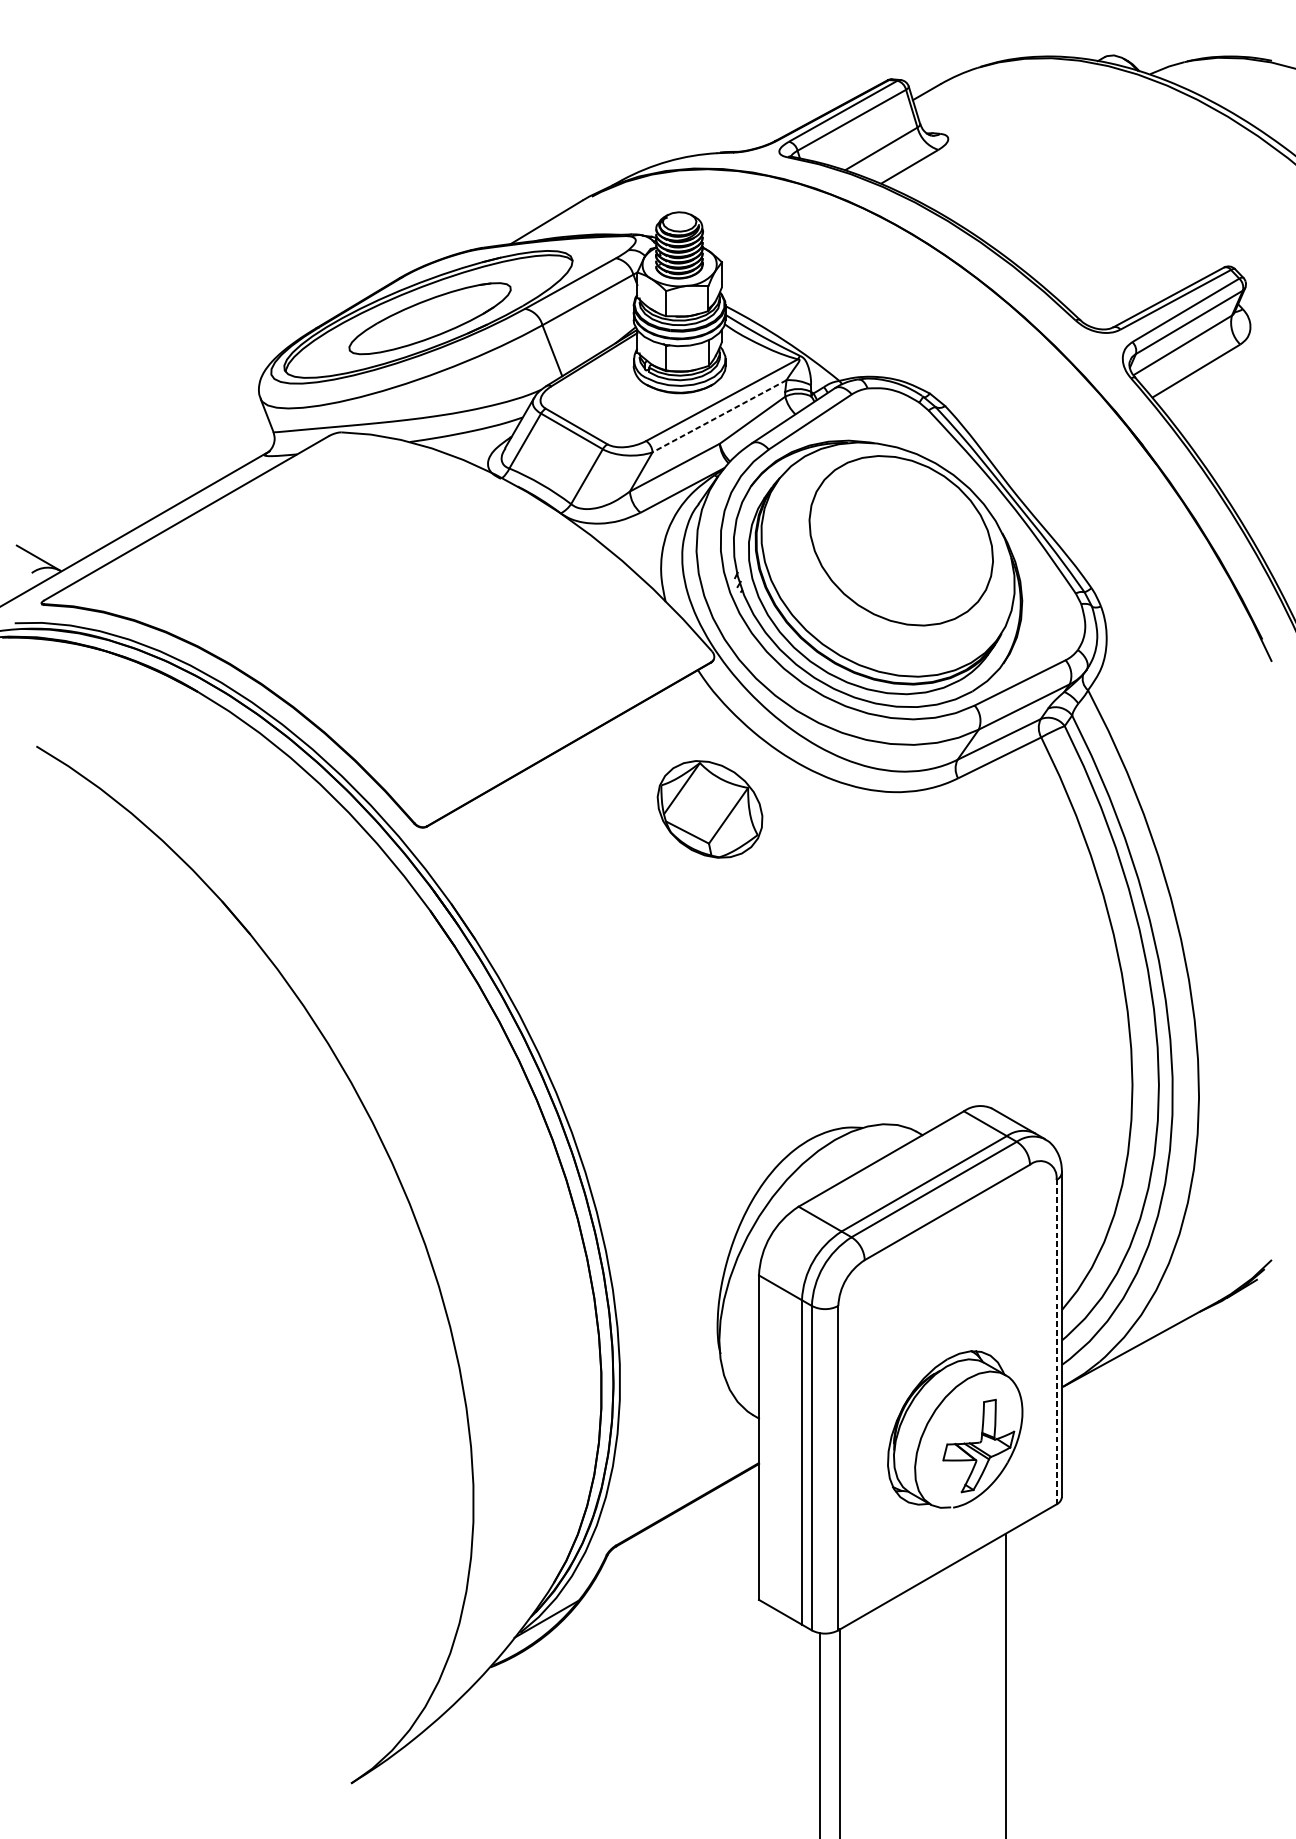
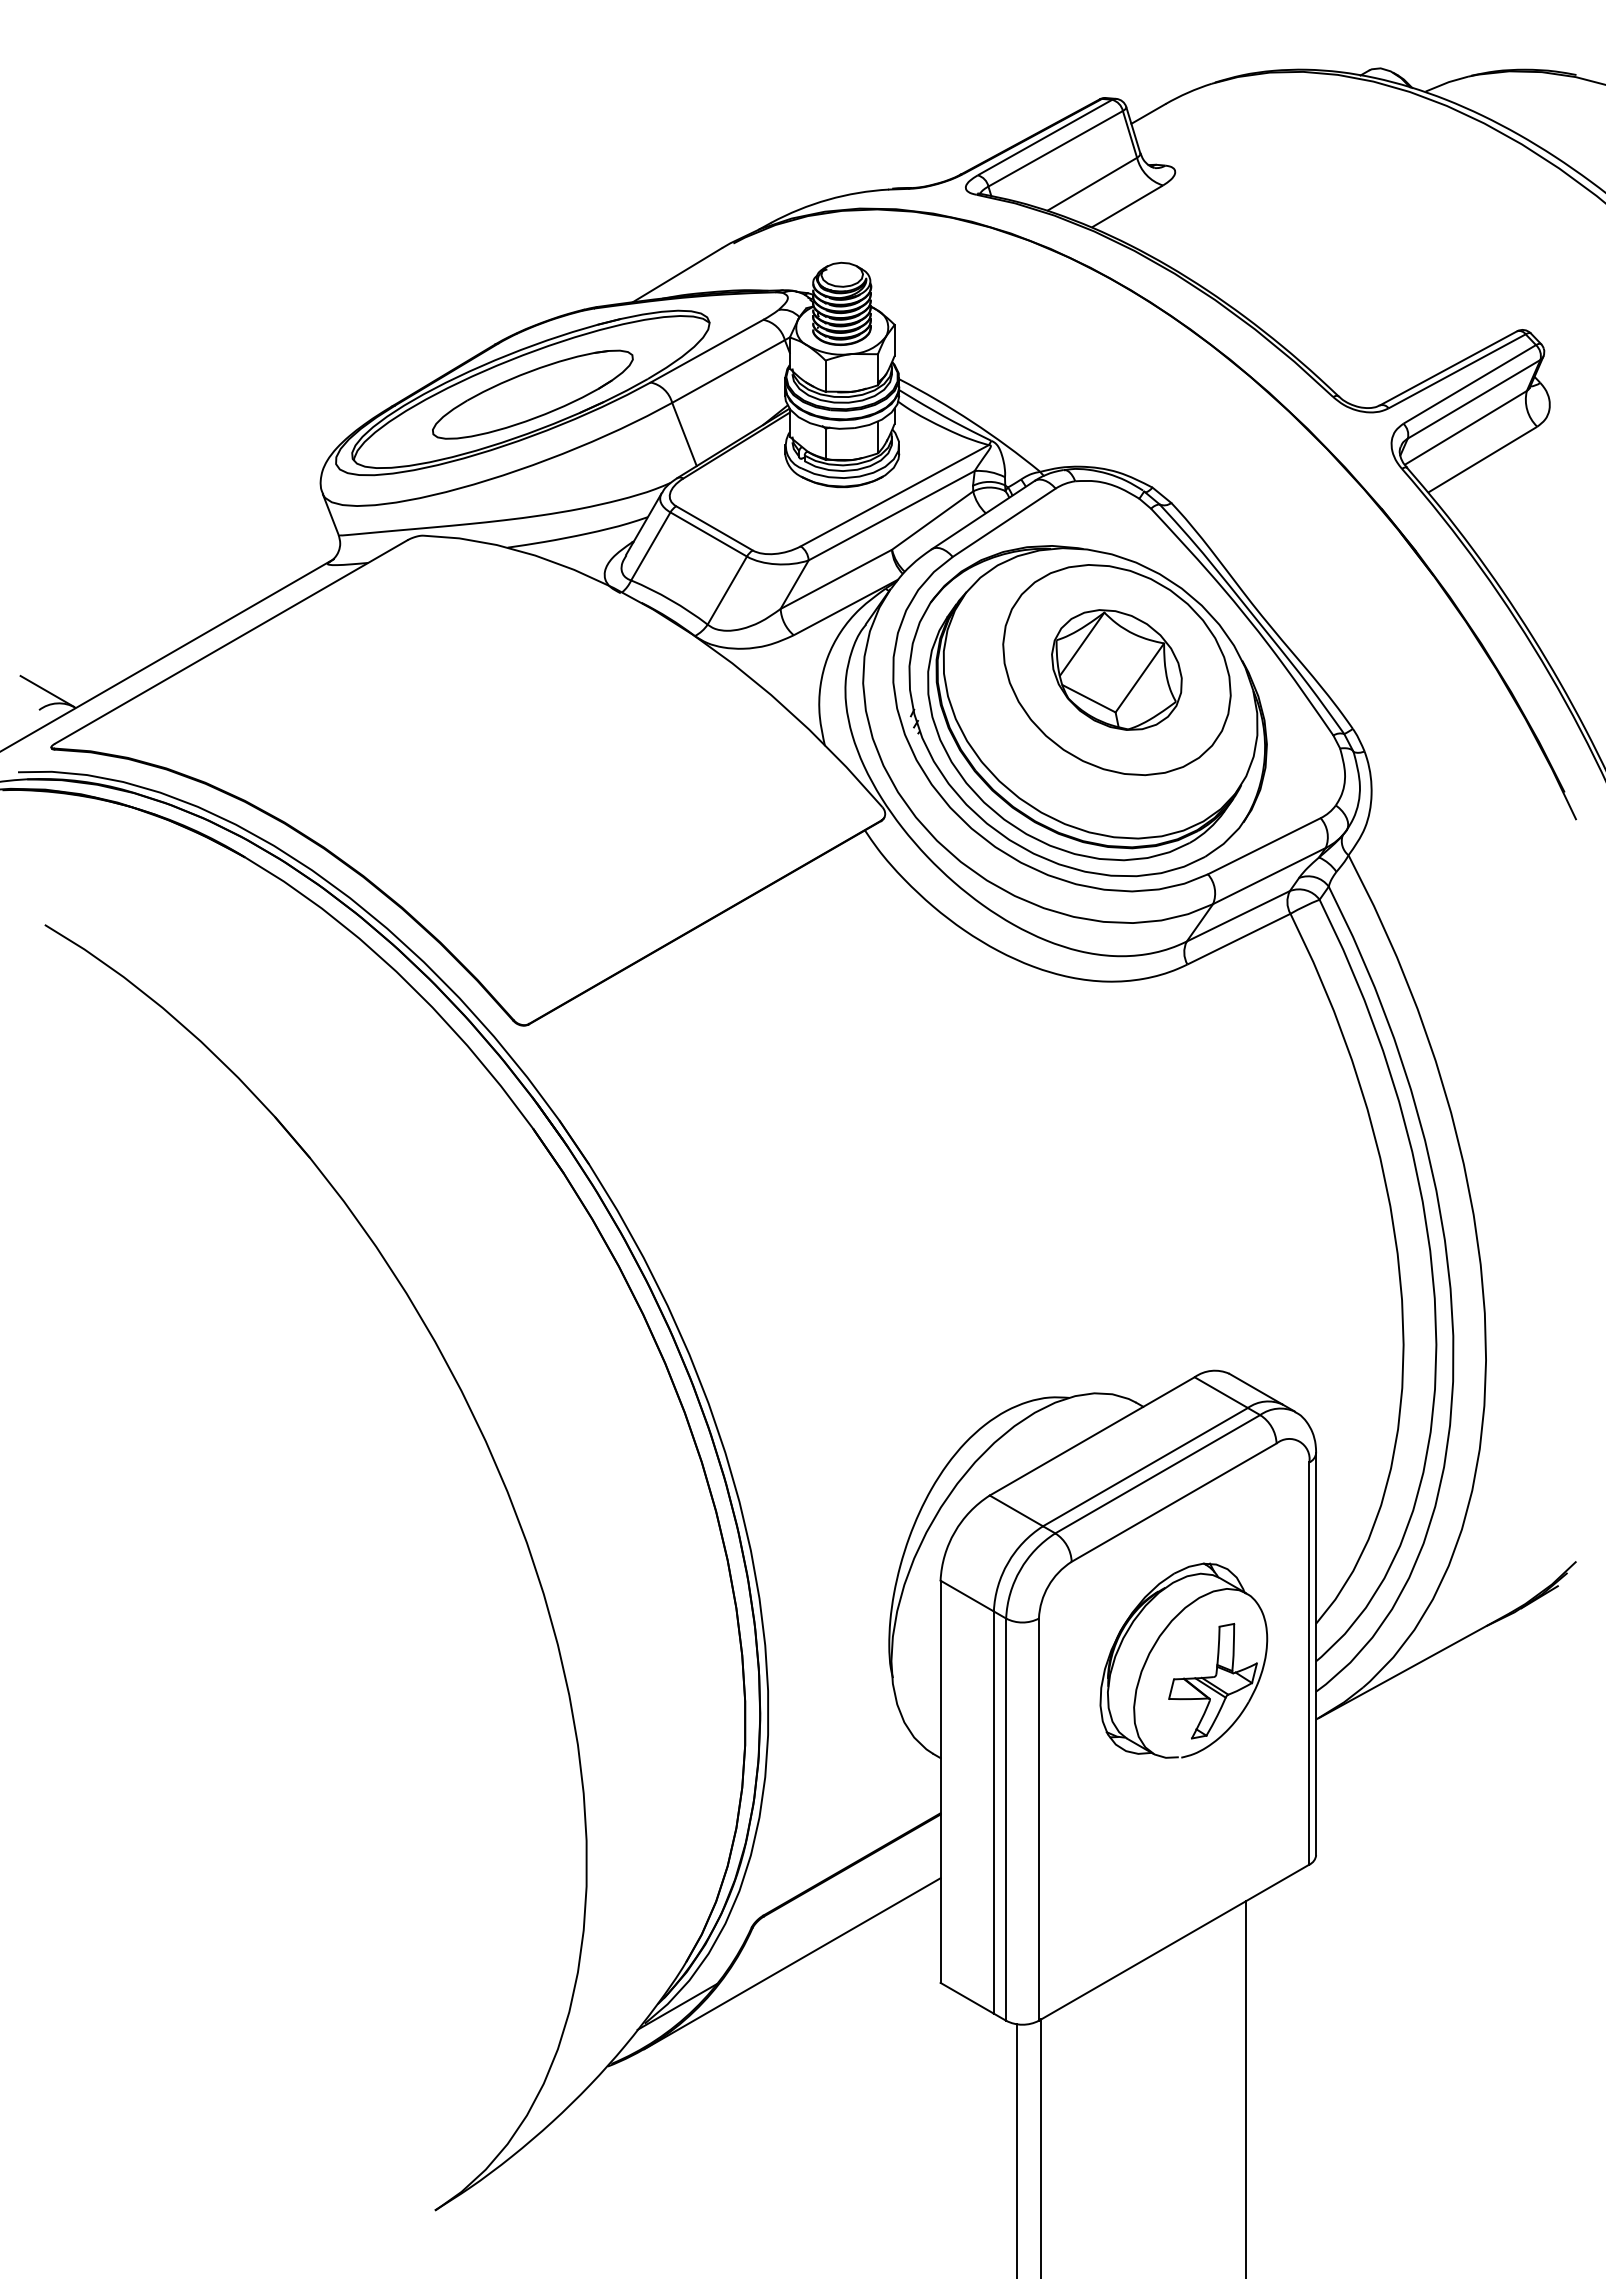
line: (719, 416) -> (891, 515), dashed -> solid
part: (709, 808) -> (1116, 669), moved
line: (1056, 1342) -> (1309, 1663), dashed -> solid
part: (954, 1443) -> (1183, 1677), moved
line: (639, 1584) -> (792, 1963), added

